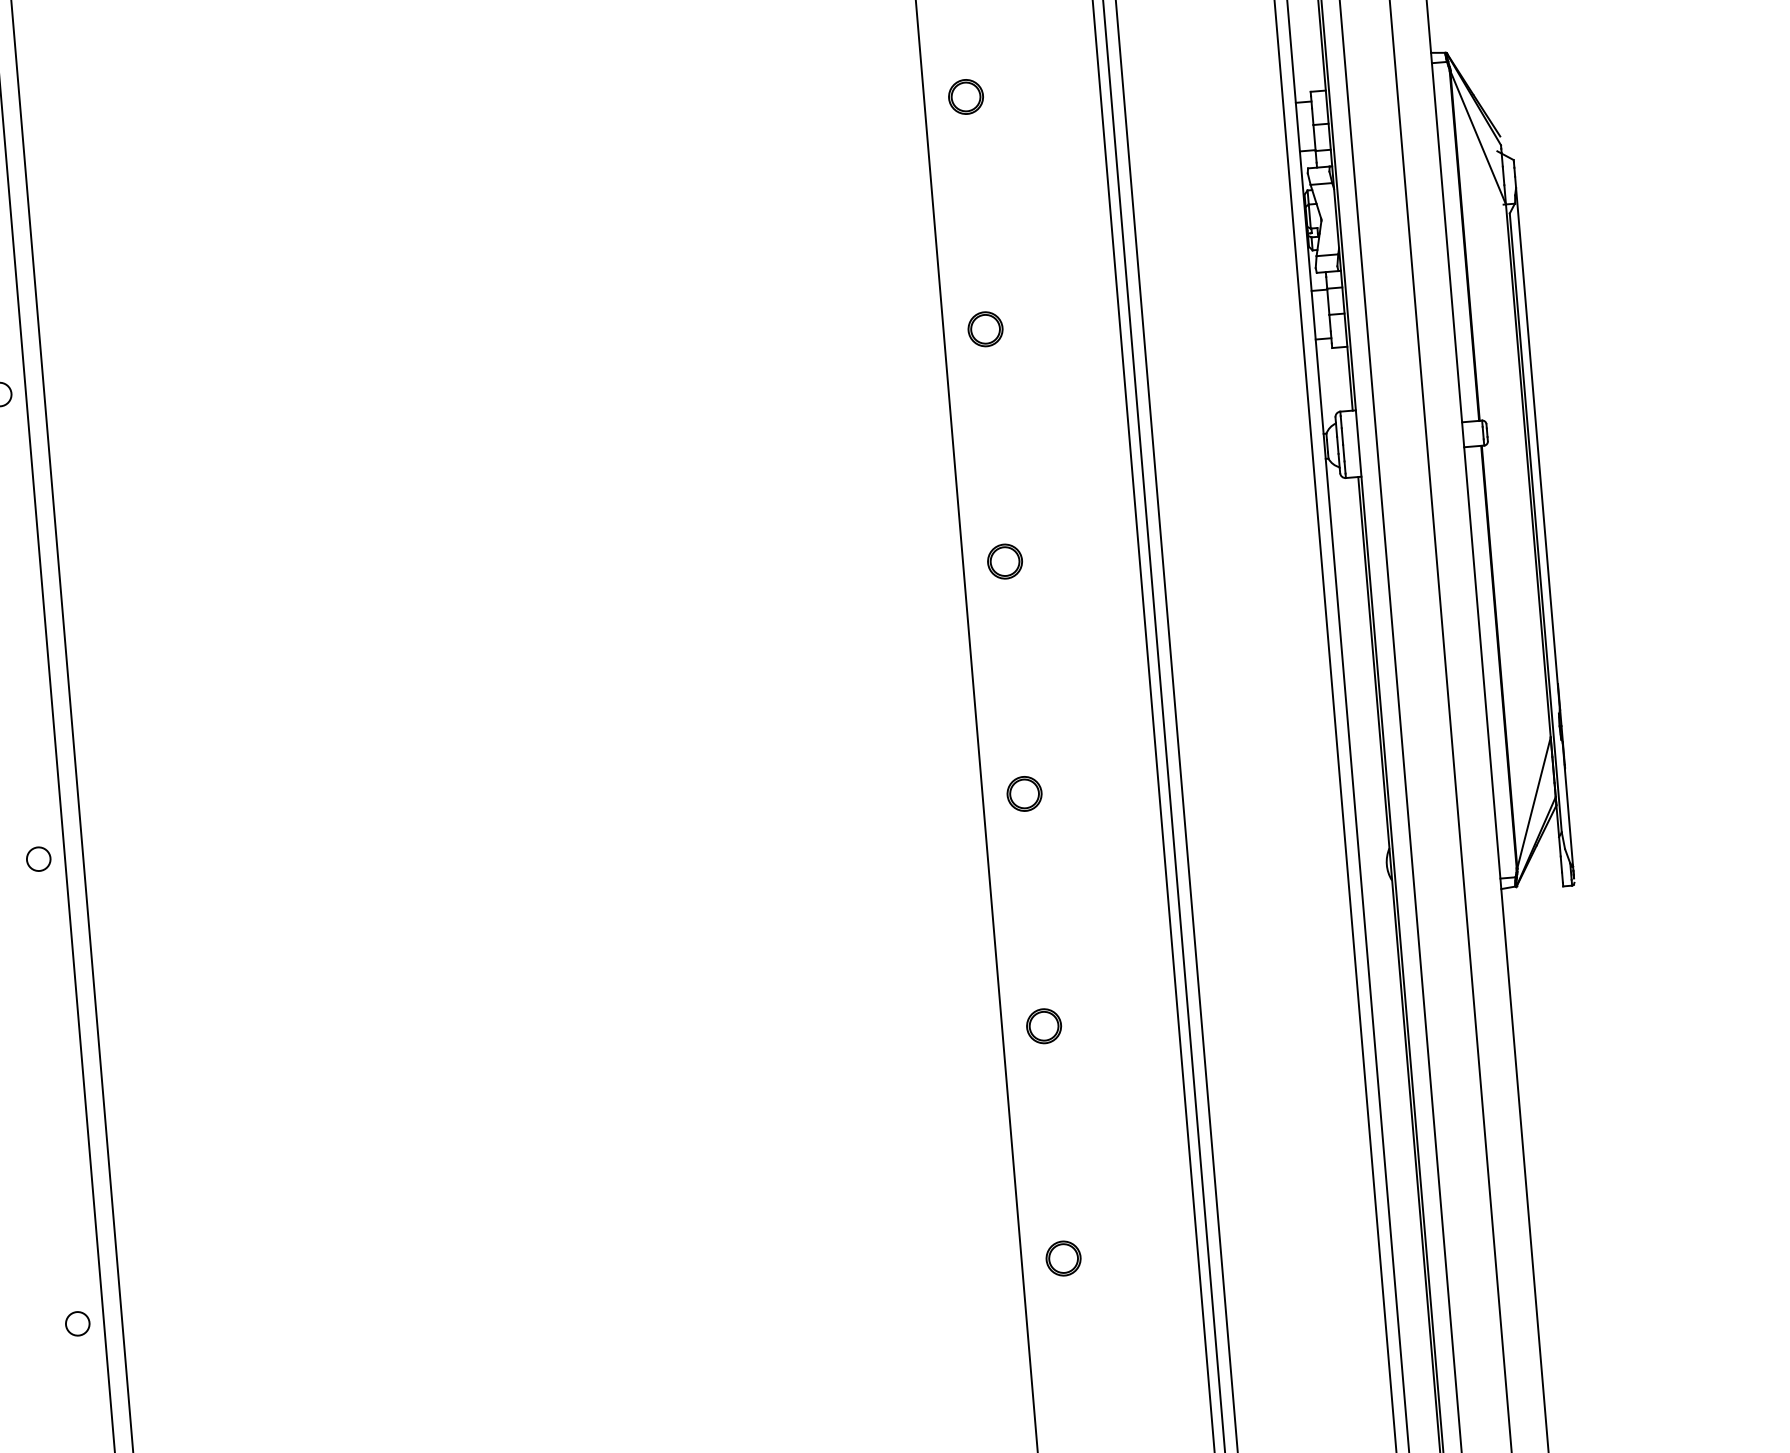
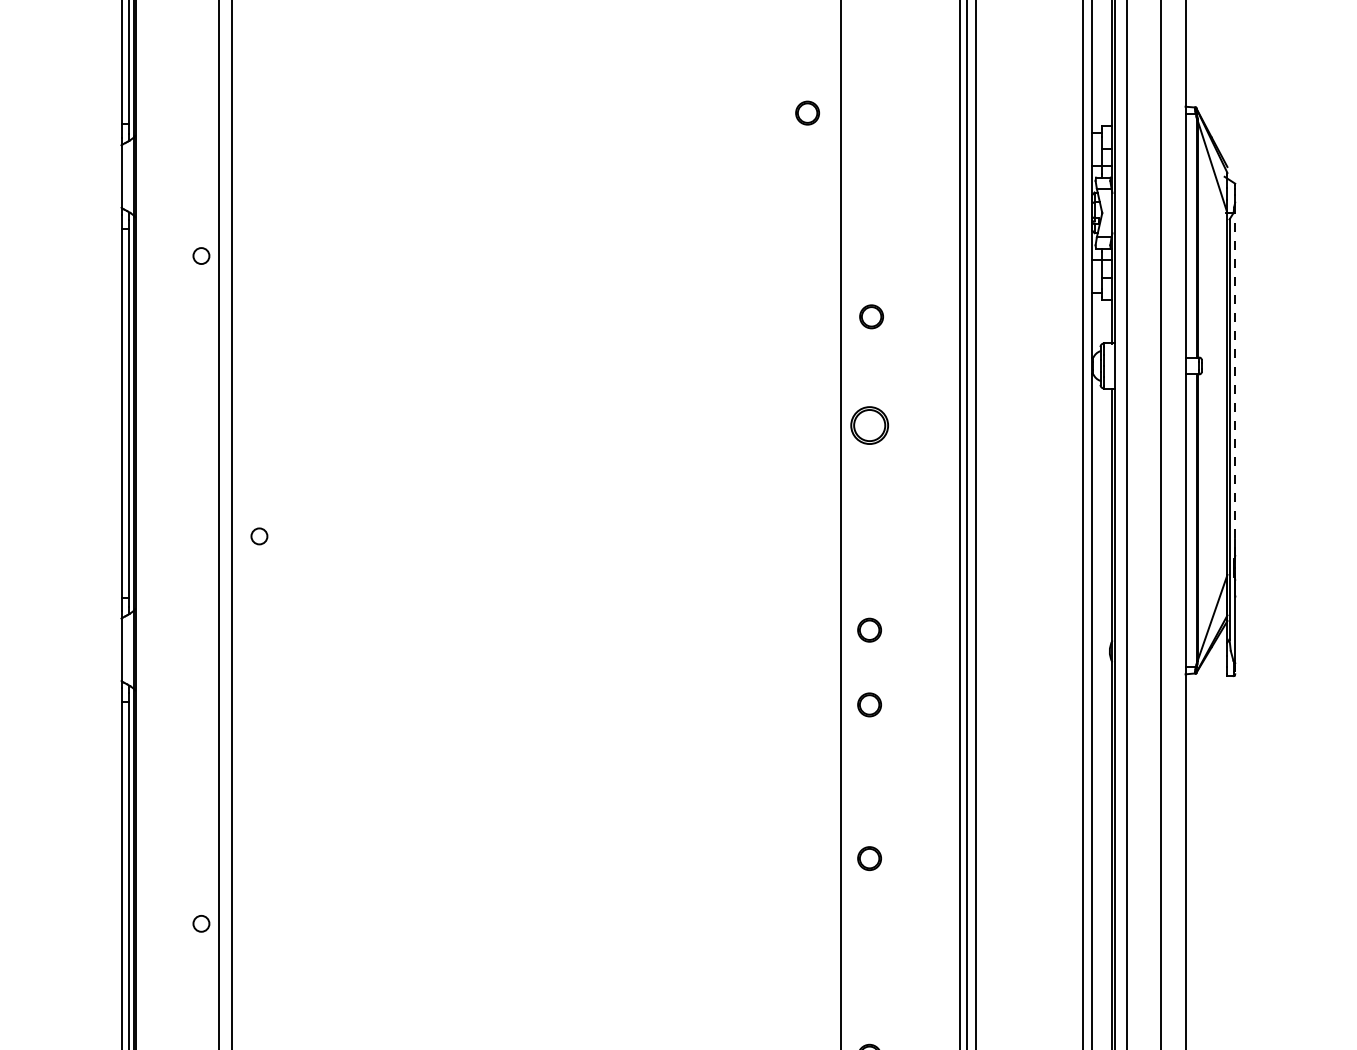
part: (965, 96) -> (807, 112), moved
part: (985, 328) -> (871, 316), moved
line: (1538, 448) -> (1235, 379), solid -> dashed
part: (1004, 561) -> (869, 425), size x1.6
part: (1024, 792) -> (869, 629), moved
circle: (38, 859) -> (259, 536), moved
part: (1043, 1025) -> (869, 704), moved
part: (1063, 1258) -> (869, 858), moved
circle: (77, 1323) -> (201, 923), moved

